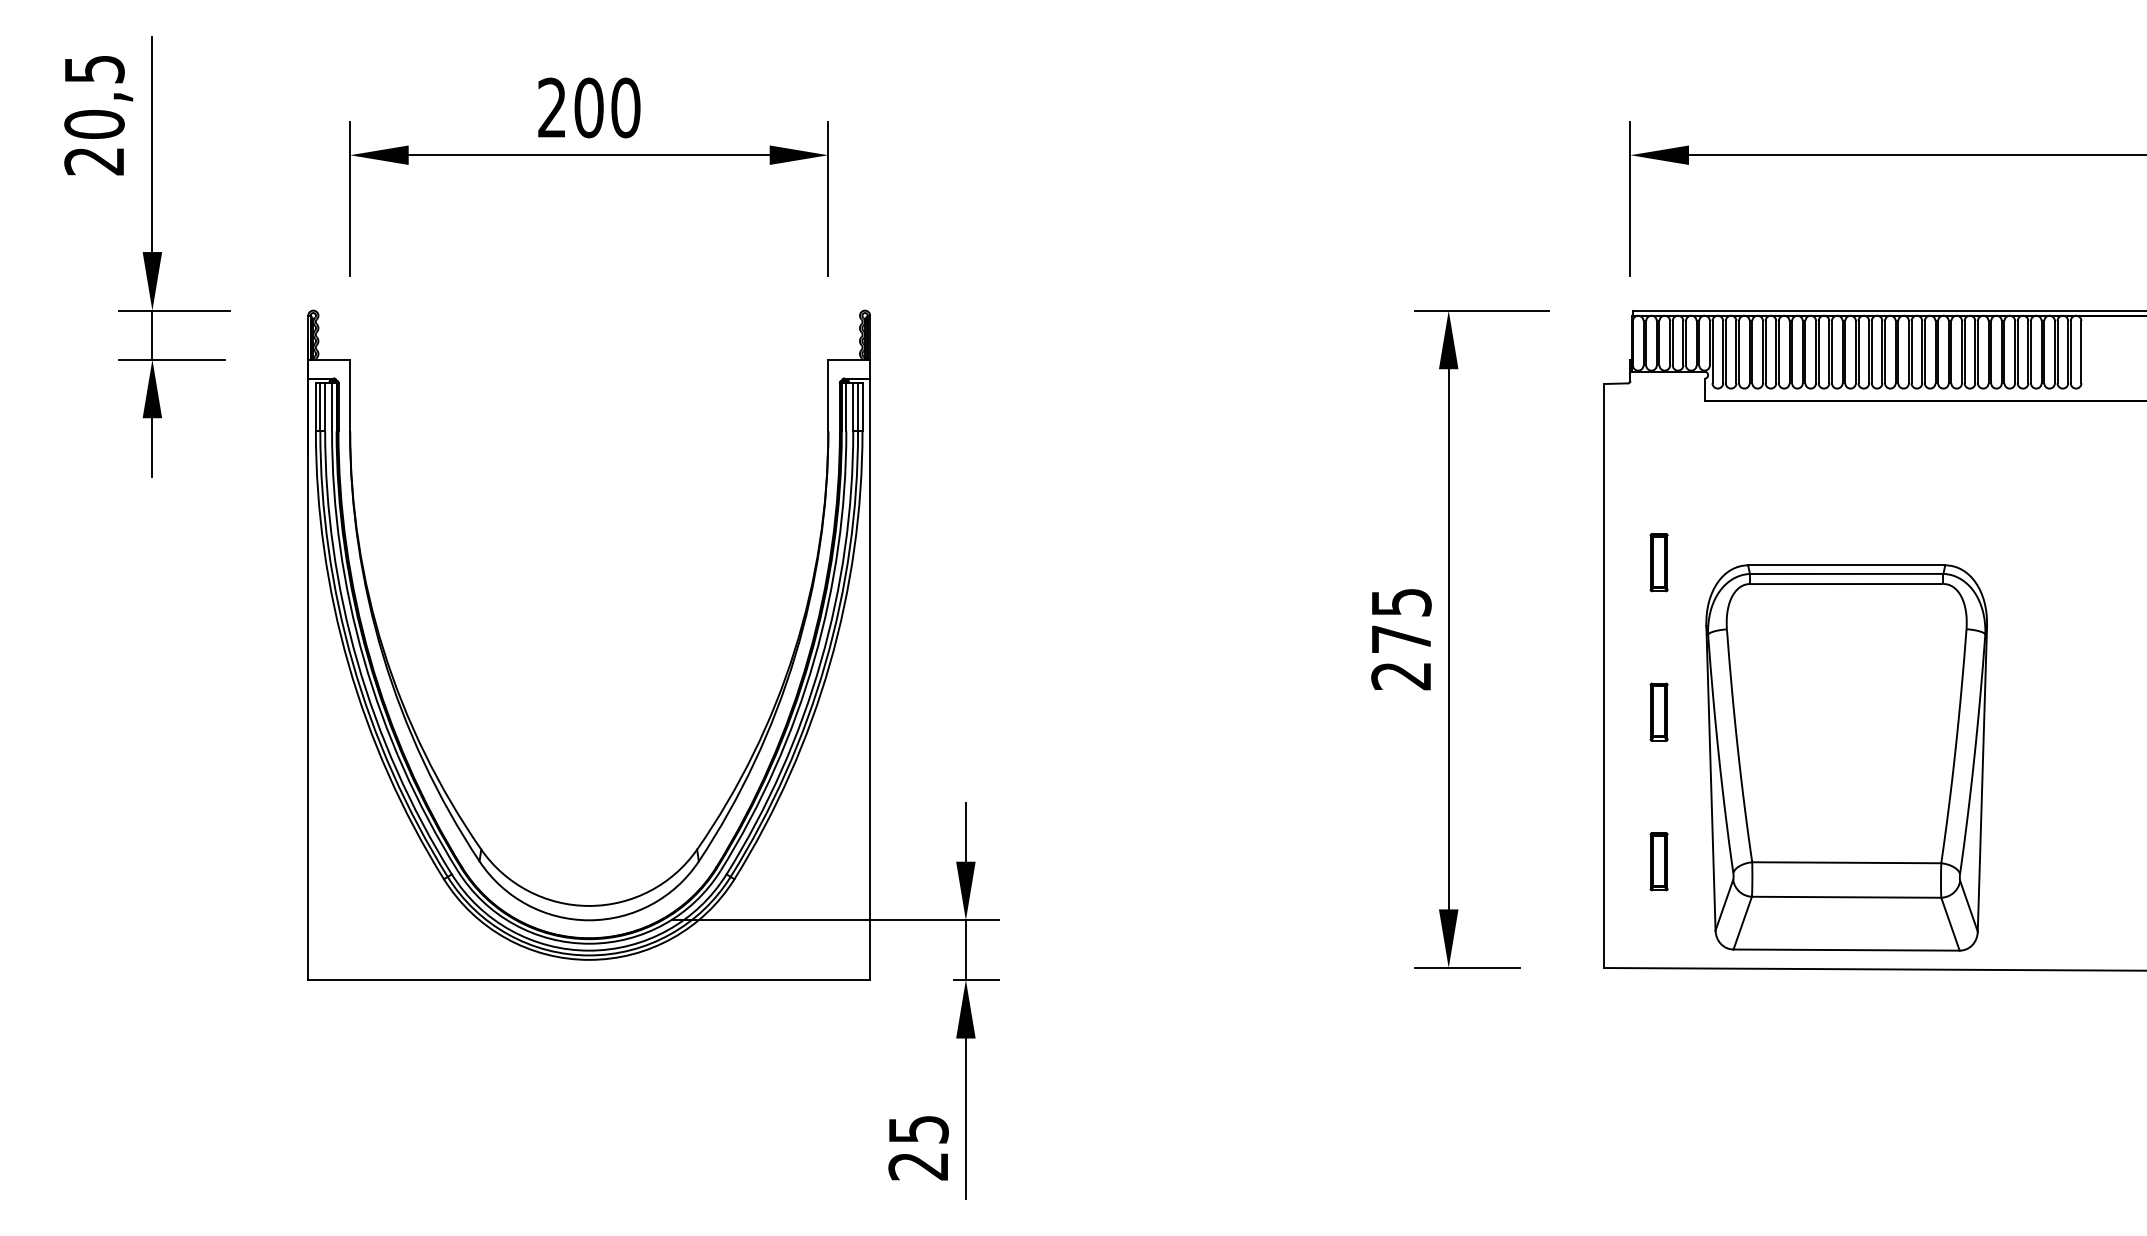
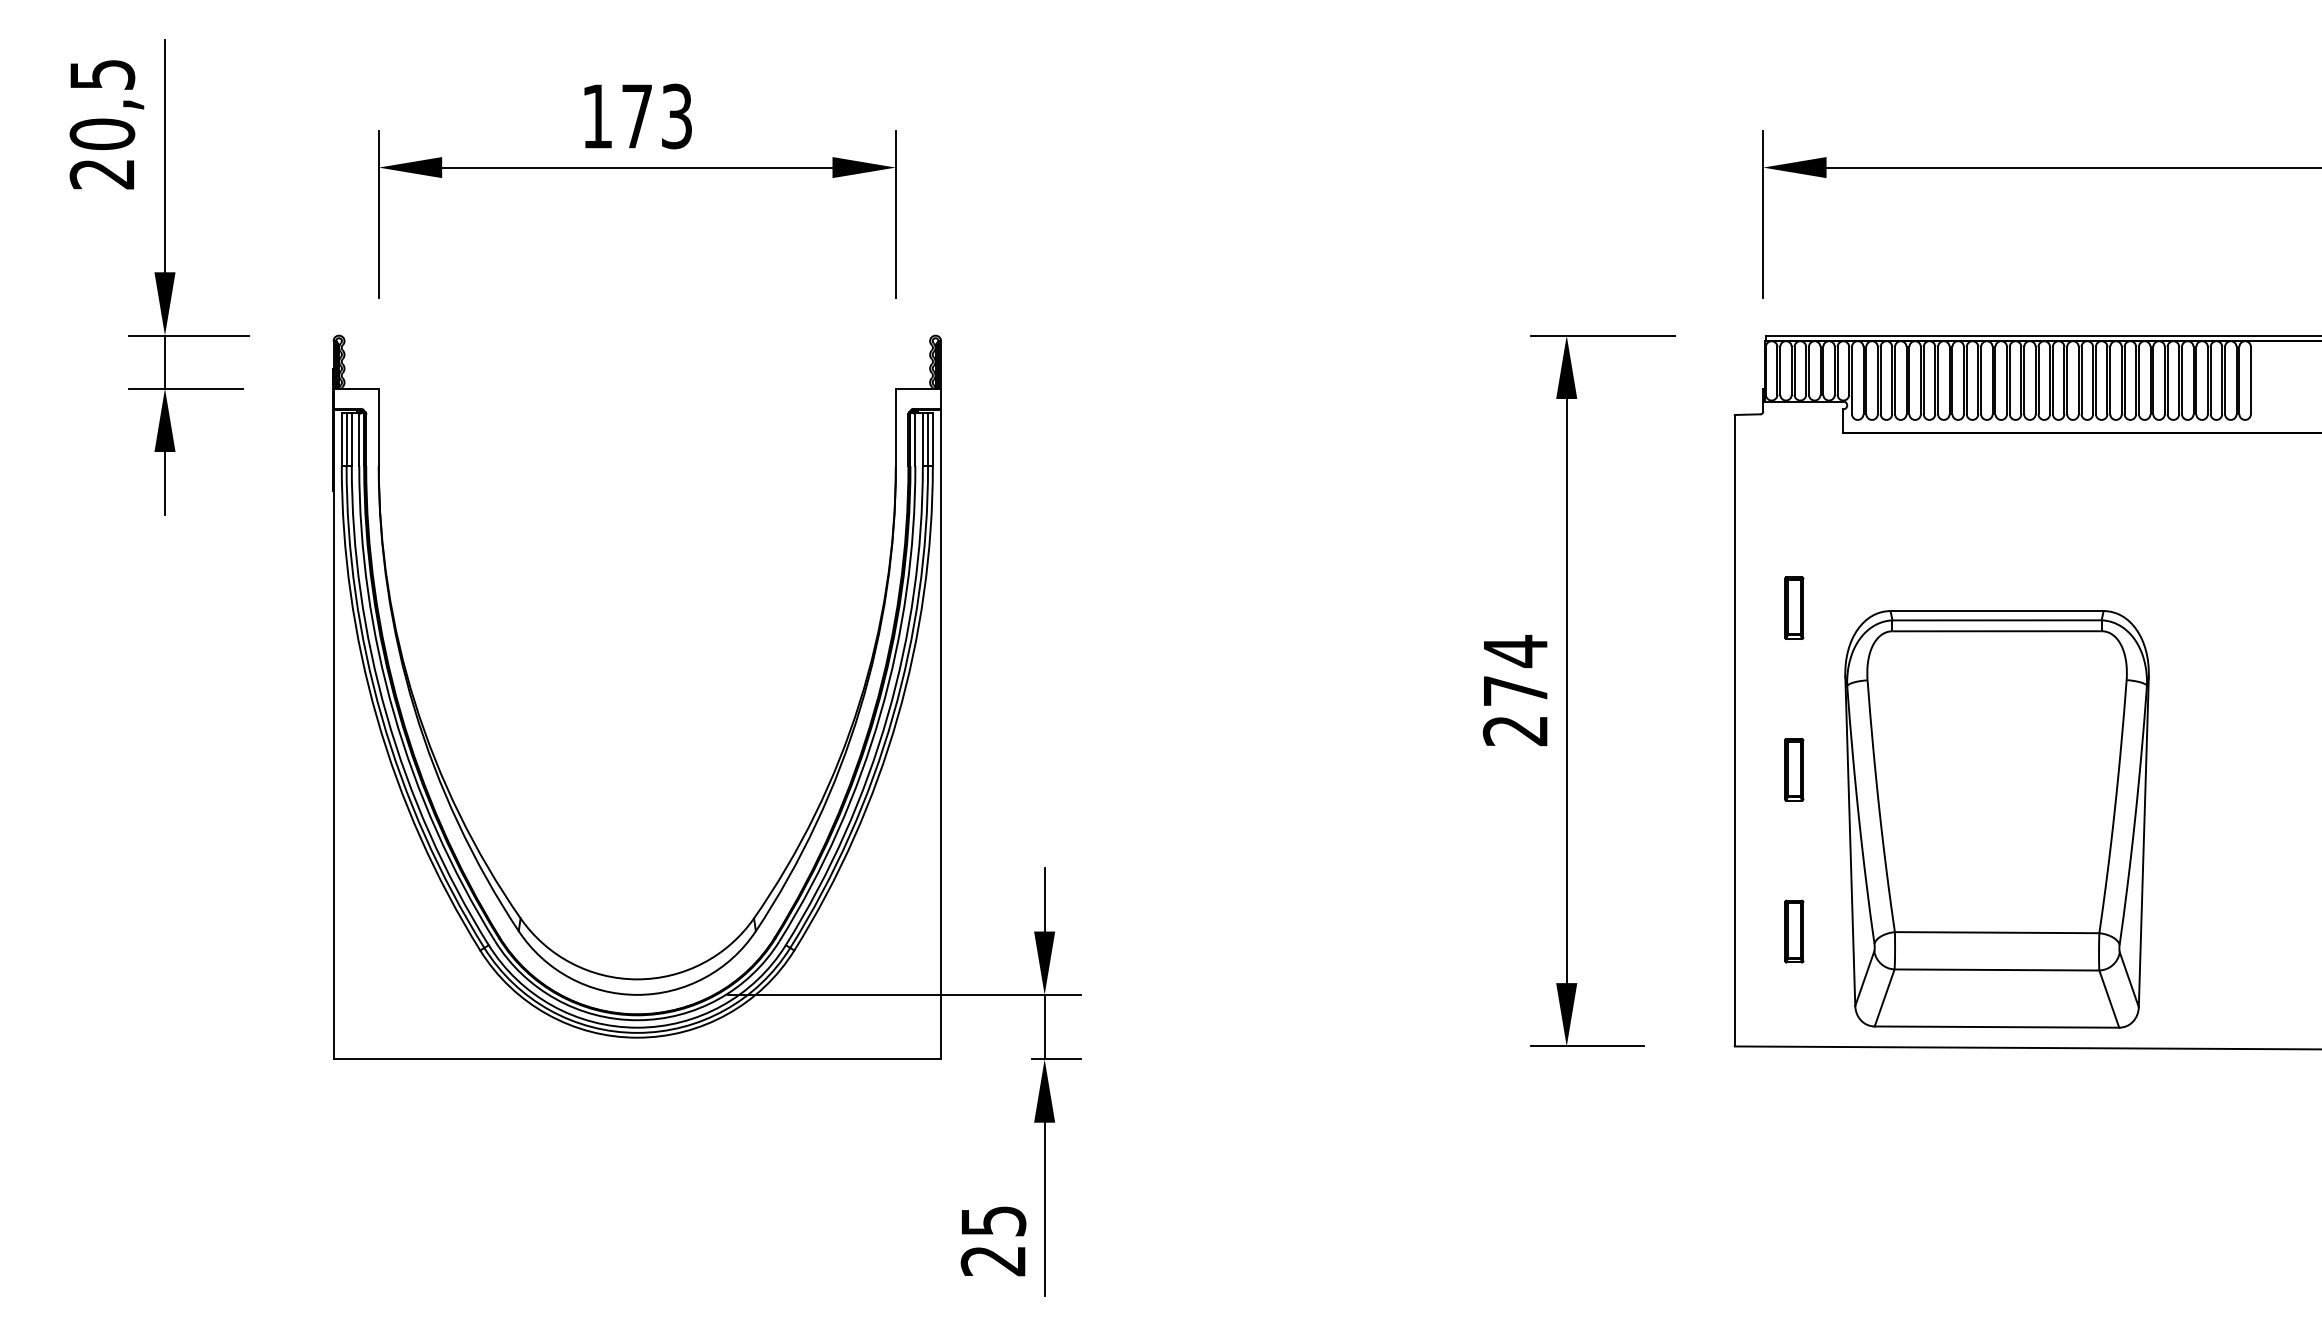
text: (589, 107) -> (637, 116), 200 -> 173
text: (1402, 602) -> (1516, 651), 275 -> 274

